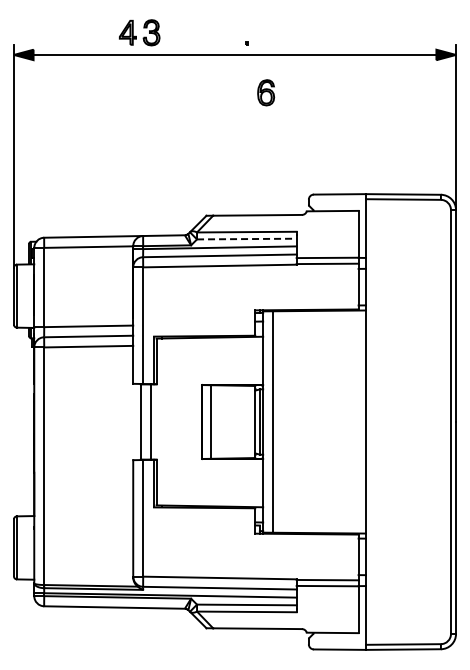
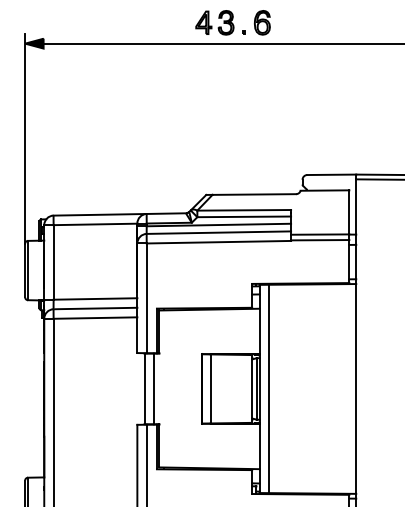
part: (139, 32) -> (214, 22), moved
part: (266, 92) -> (262, 22), moved
line: (246, 239) -> (243, 217), dashed -> solid

